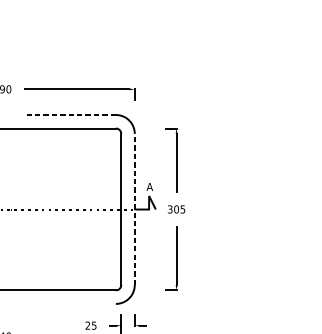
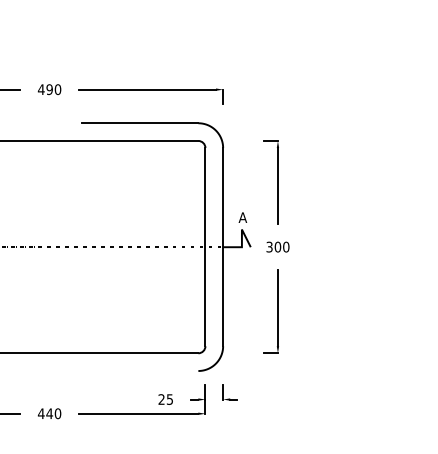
line: (71, 115) -> (139, 123), dashed -> solid
line: (135, 208) -> (223, 246), dashed -> solid
text: (183, 208) -> (286, 246), 305 -> 300

